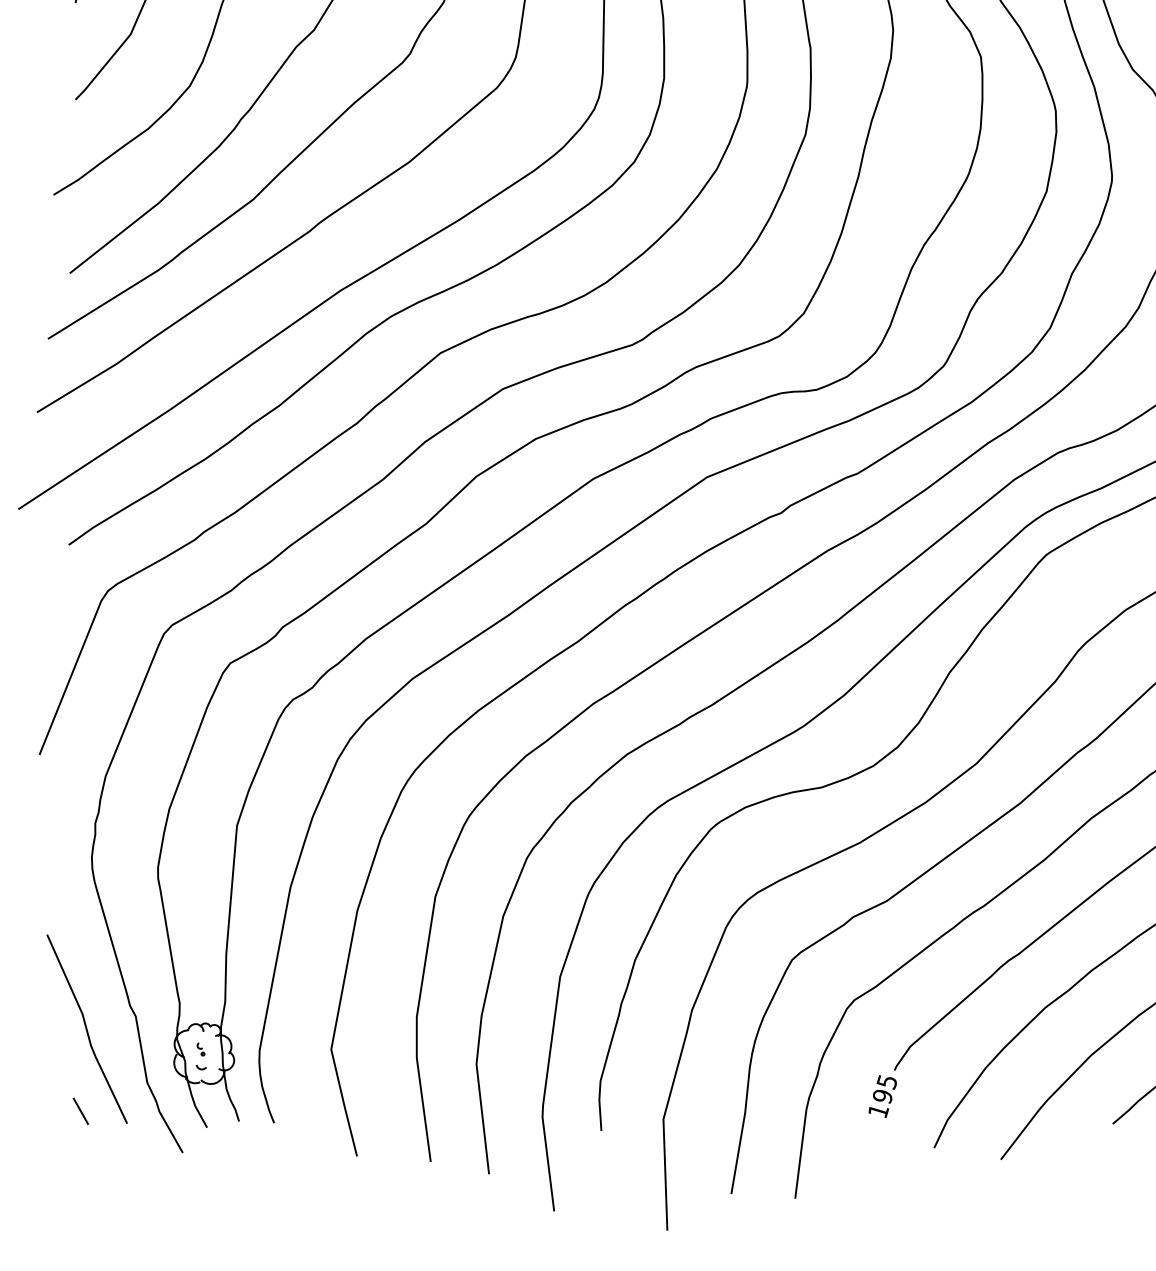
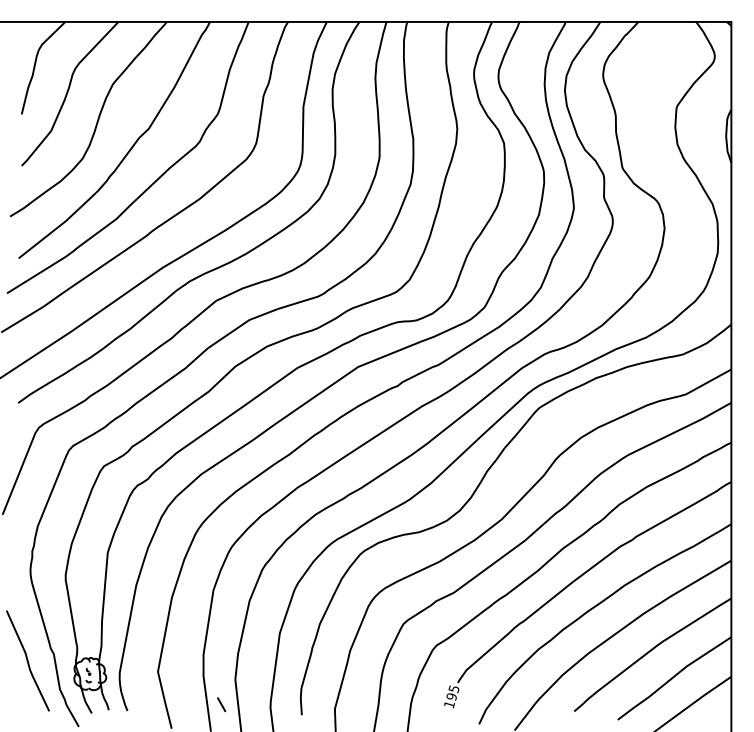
line: (80, 1110) -> (221, 704), moved

